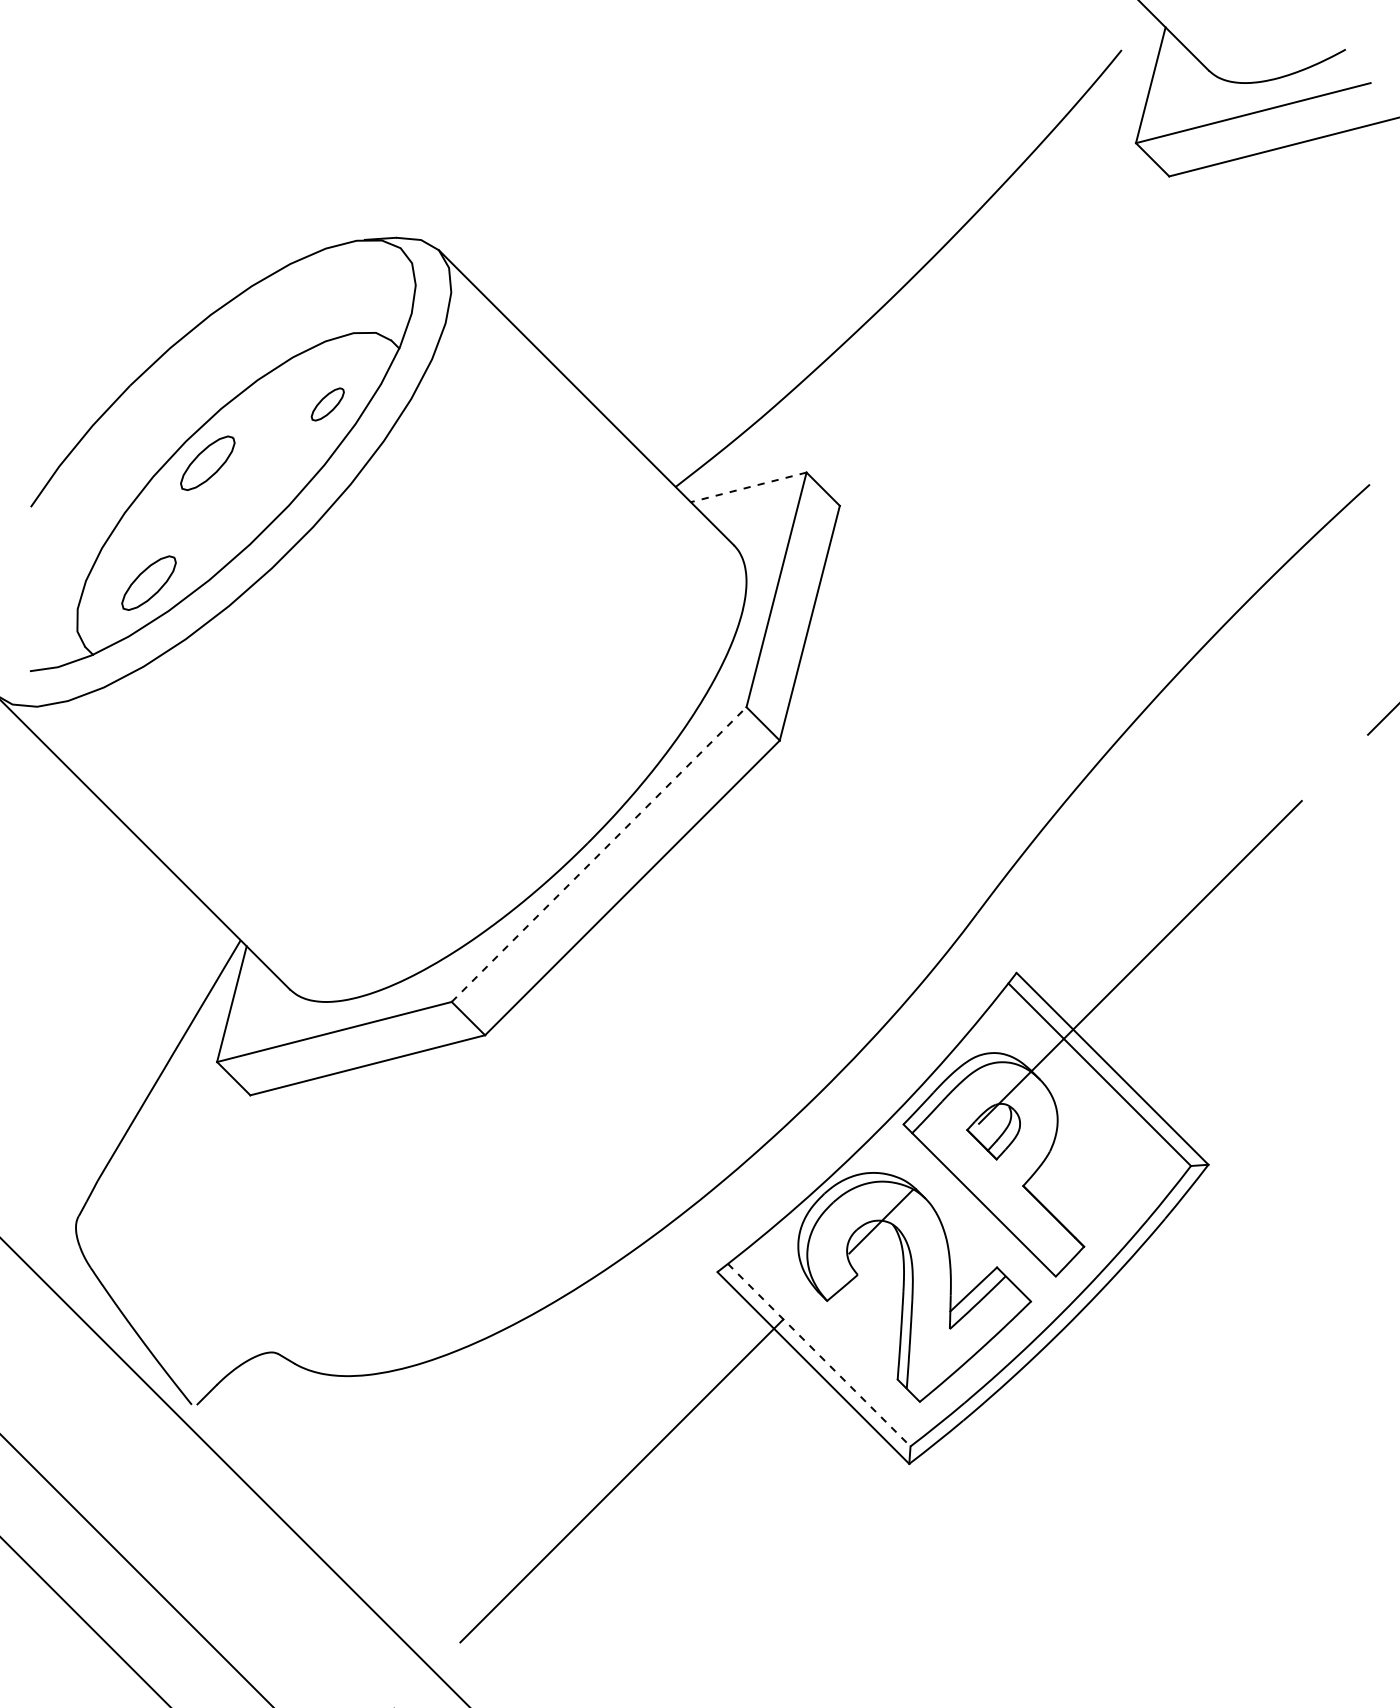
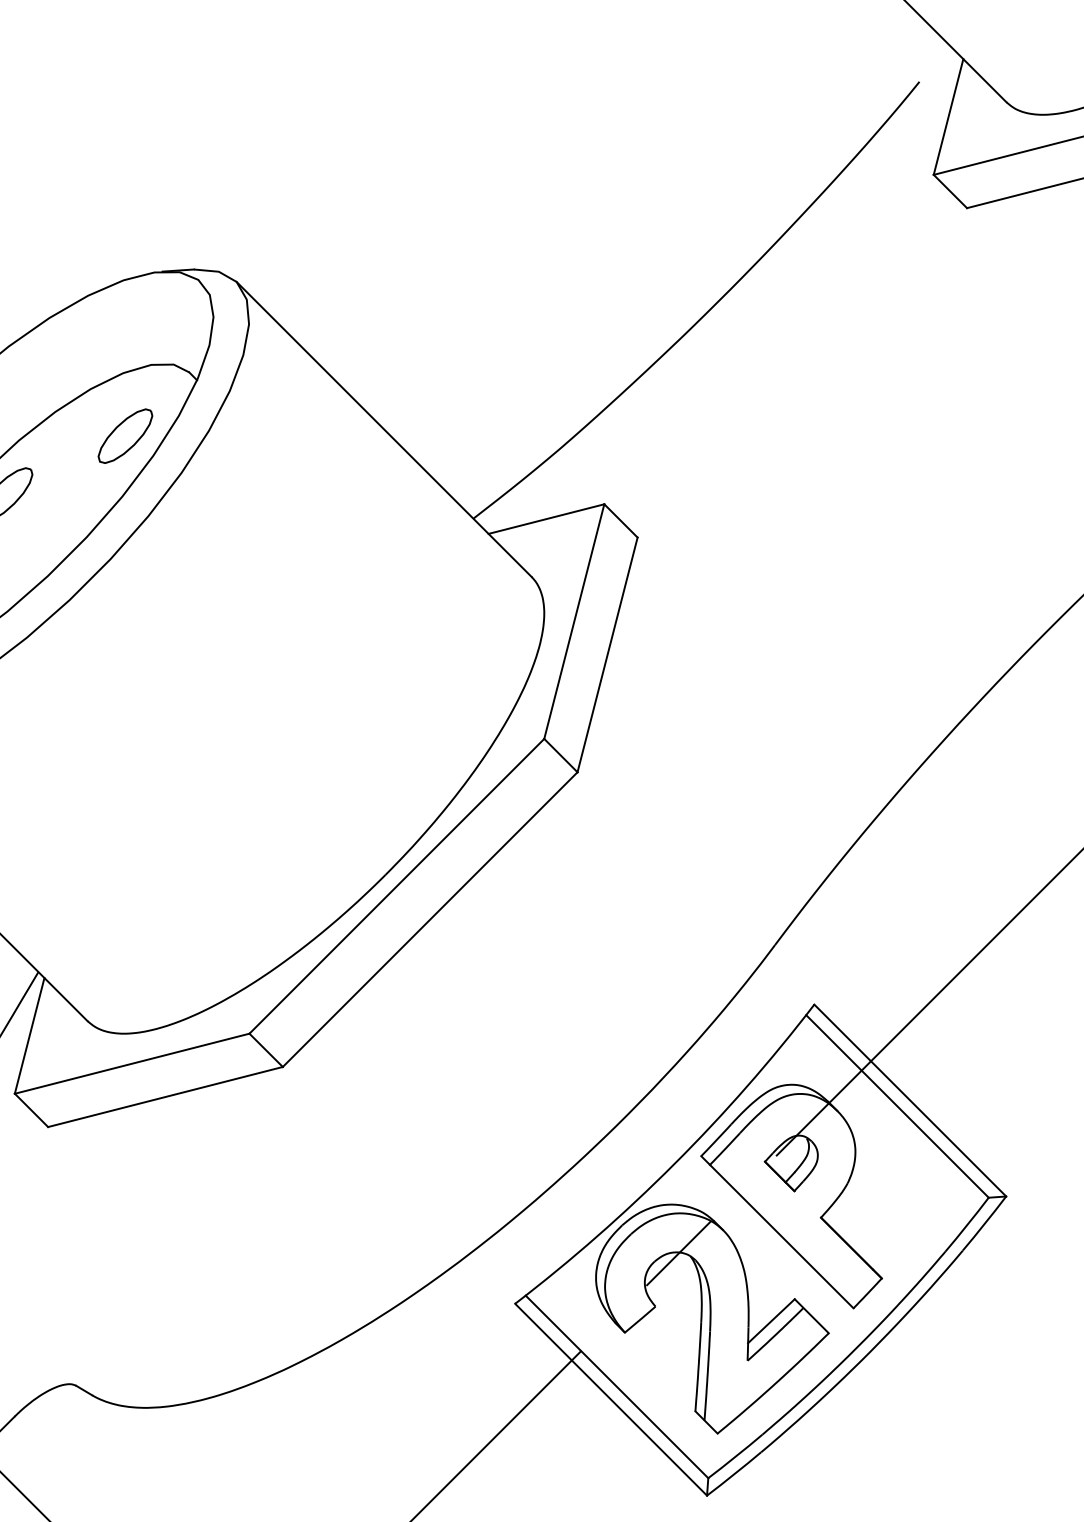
part: (327, 404) -> (125, 436), size x1.67
line: (748, 487) -> (546, 519), dashed -> solid
line: (599, 854) -> (397, 886), dashed -> solid
line: (819, 1355) -> (617, 1387), dashed -> solid

